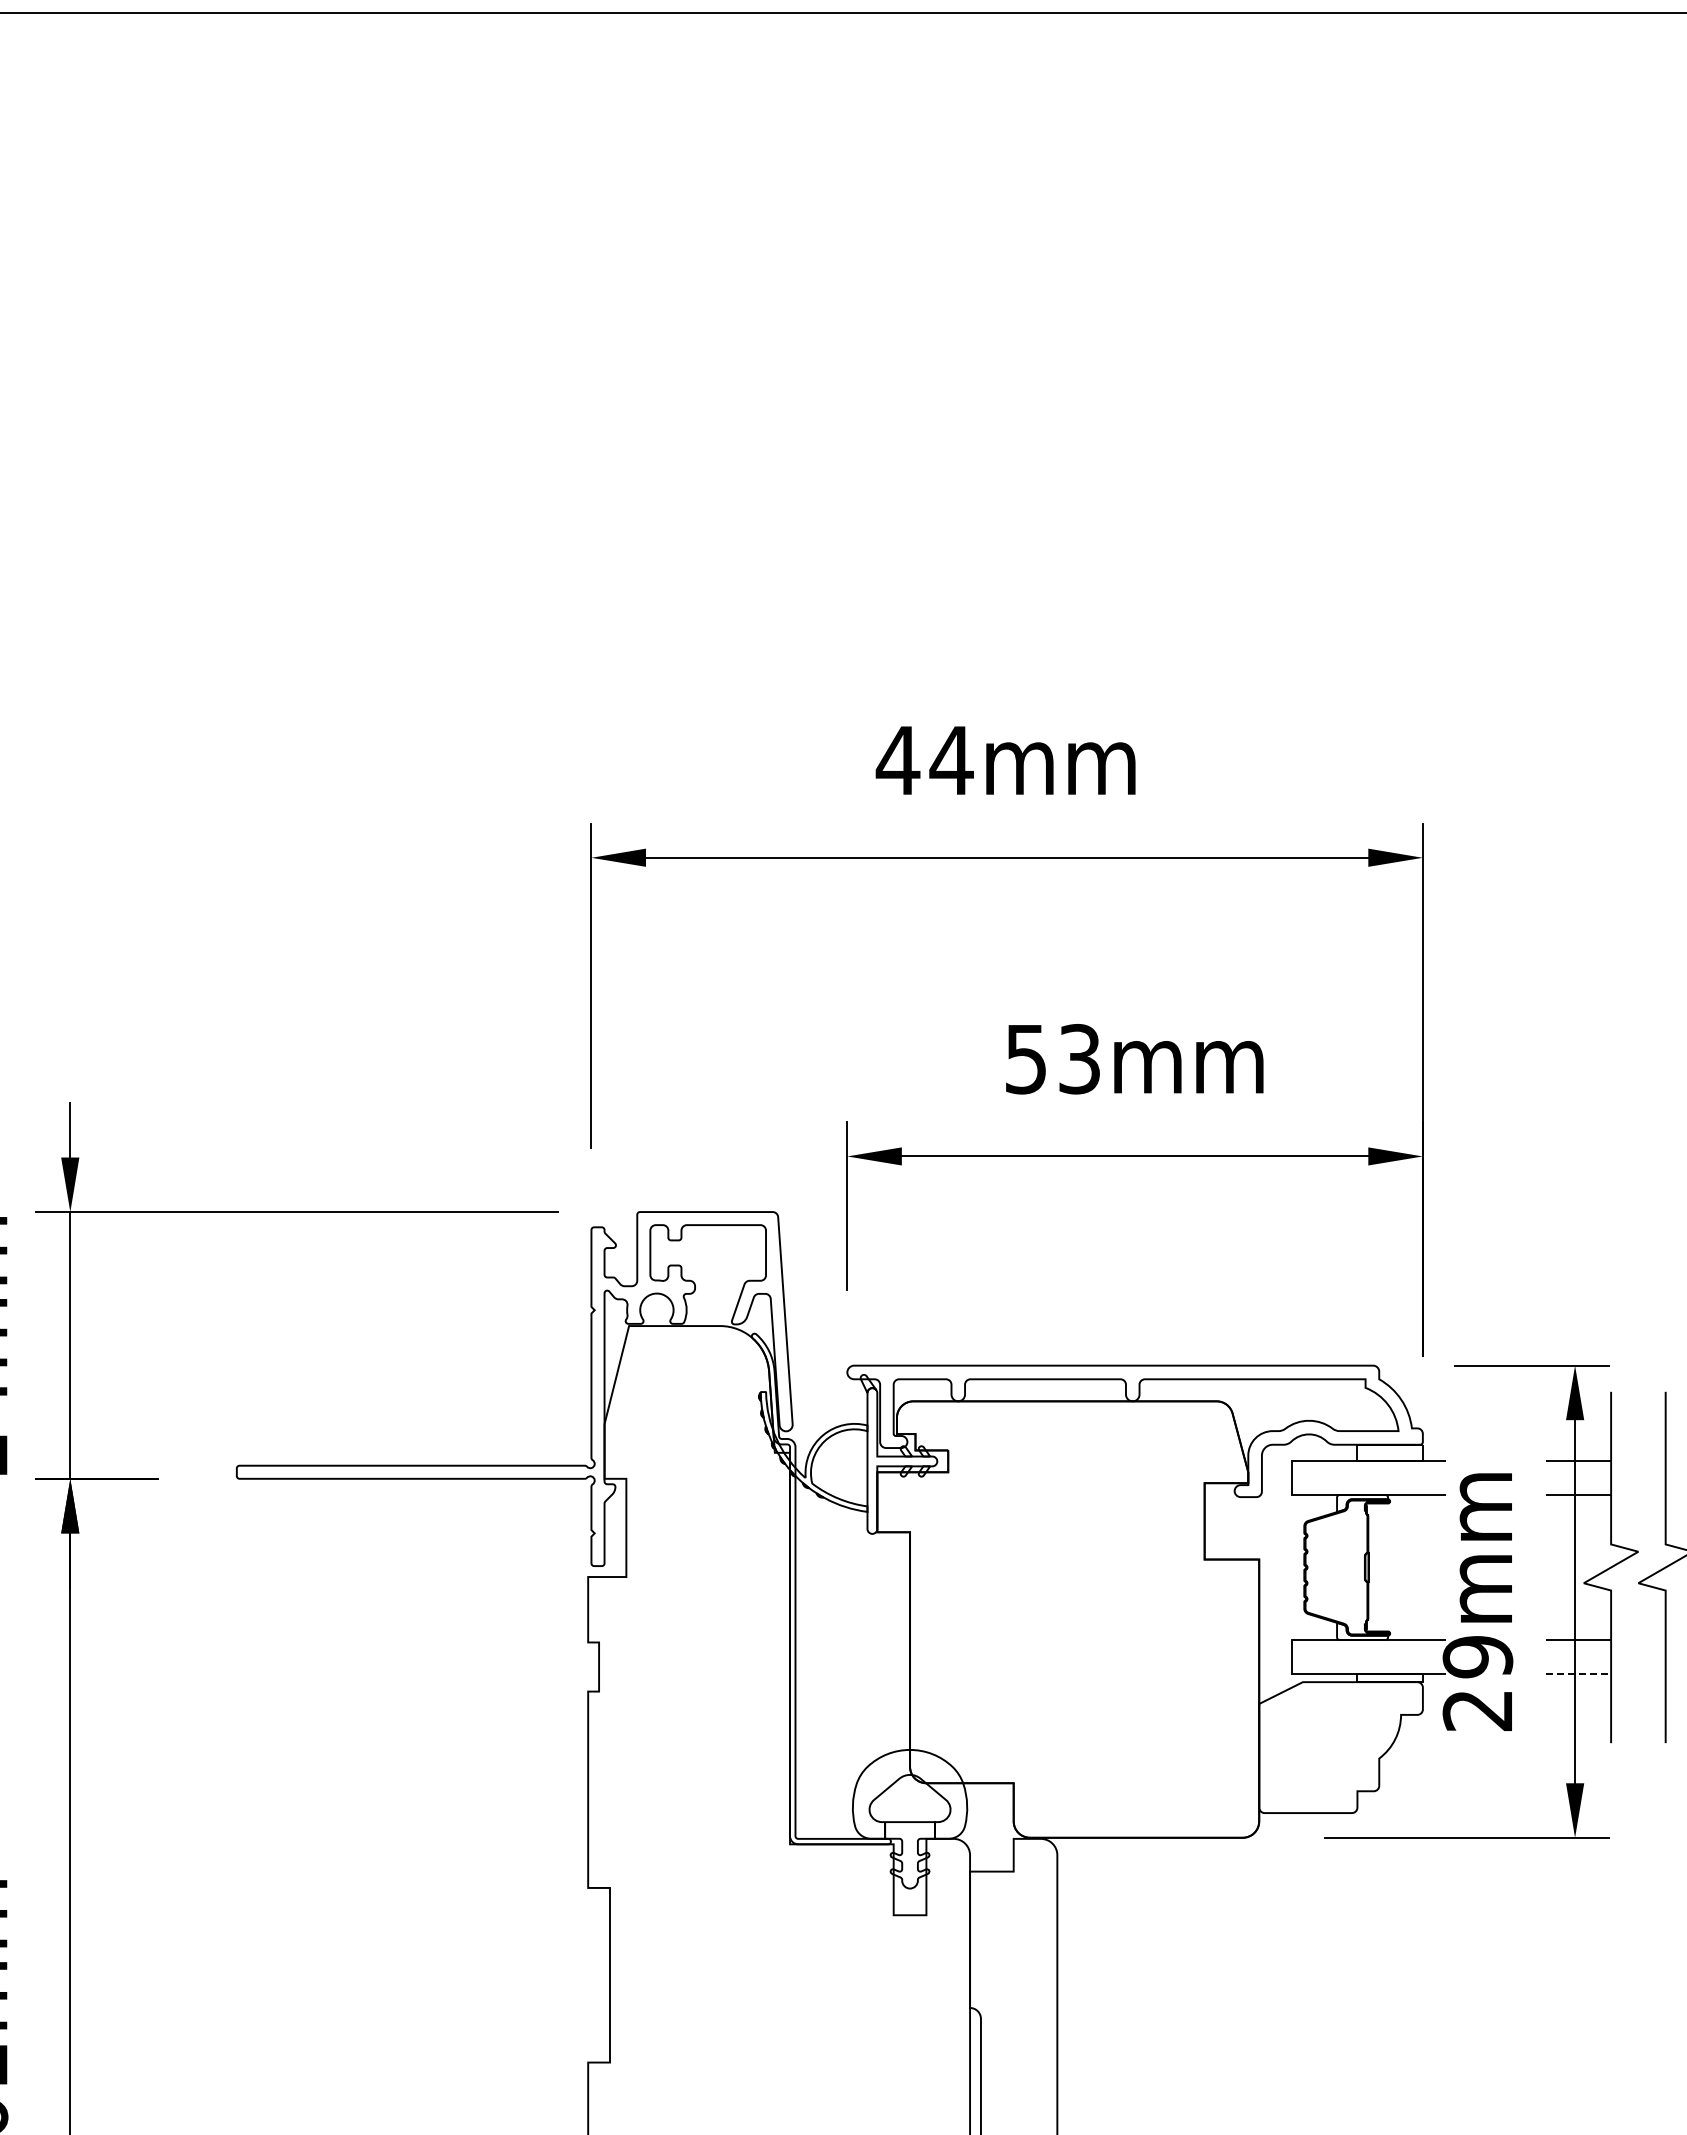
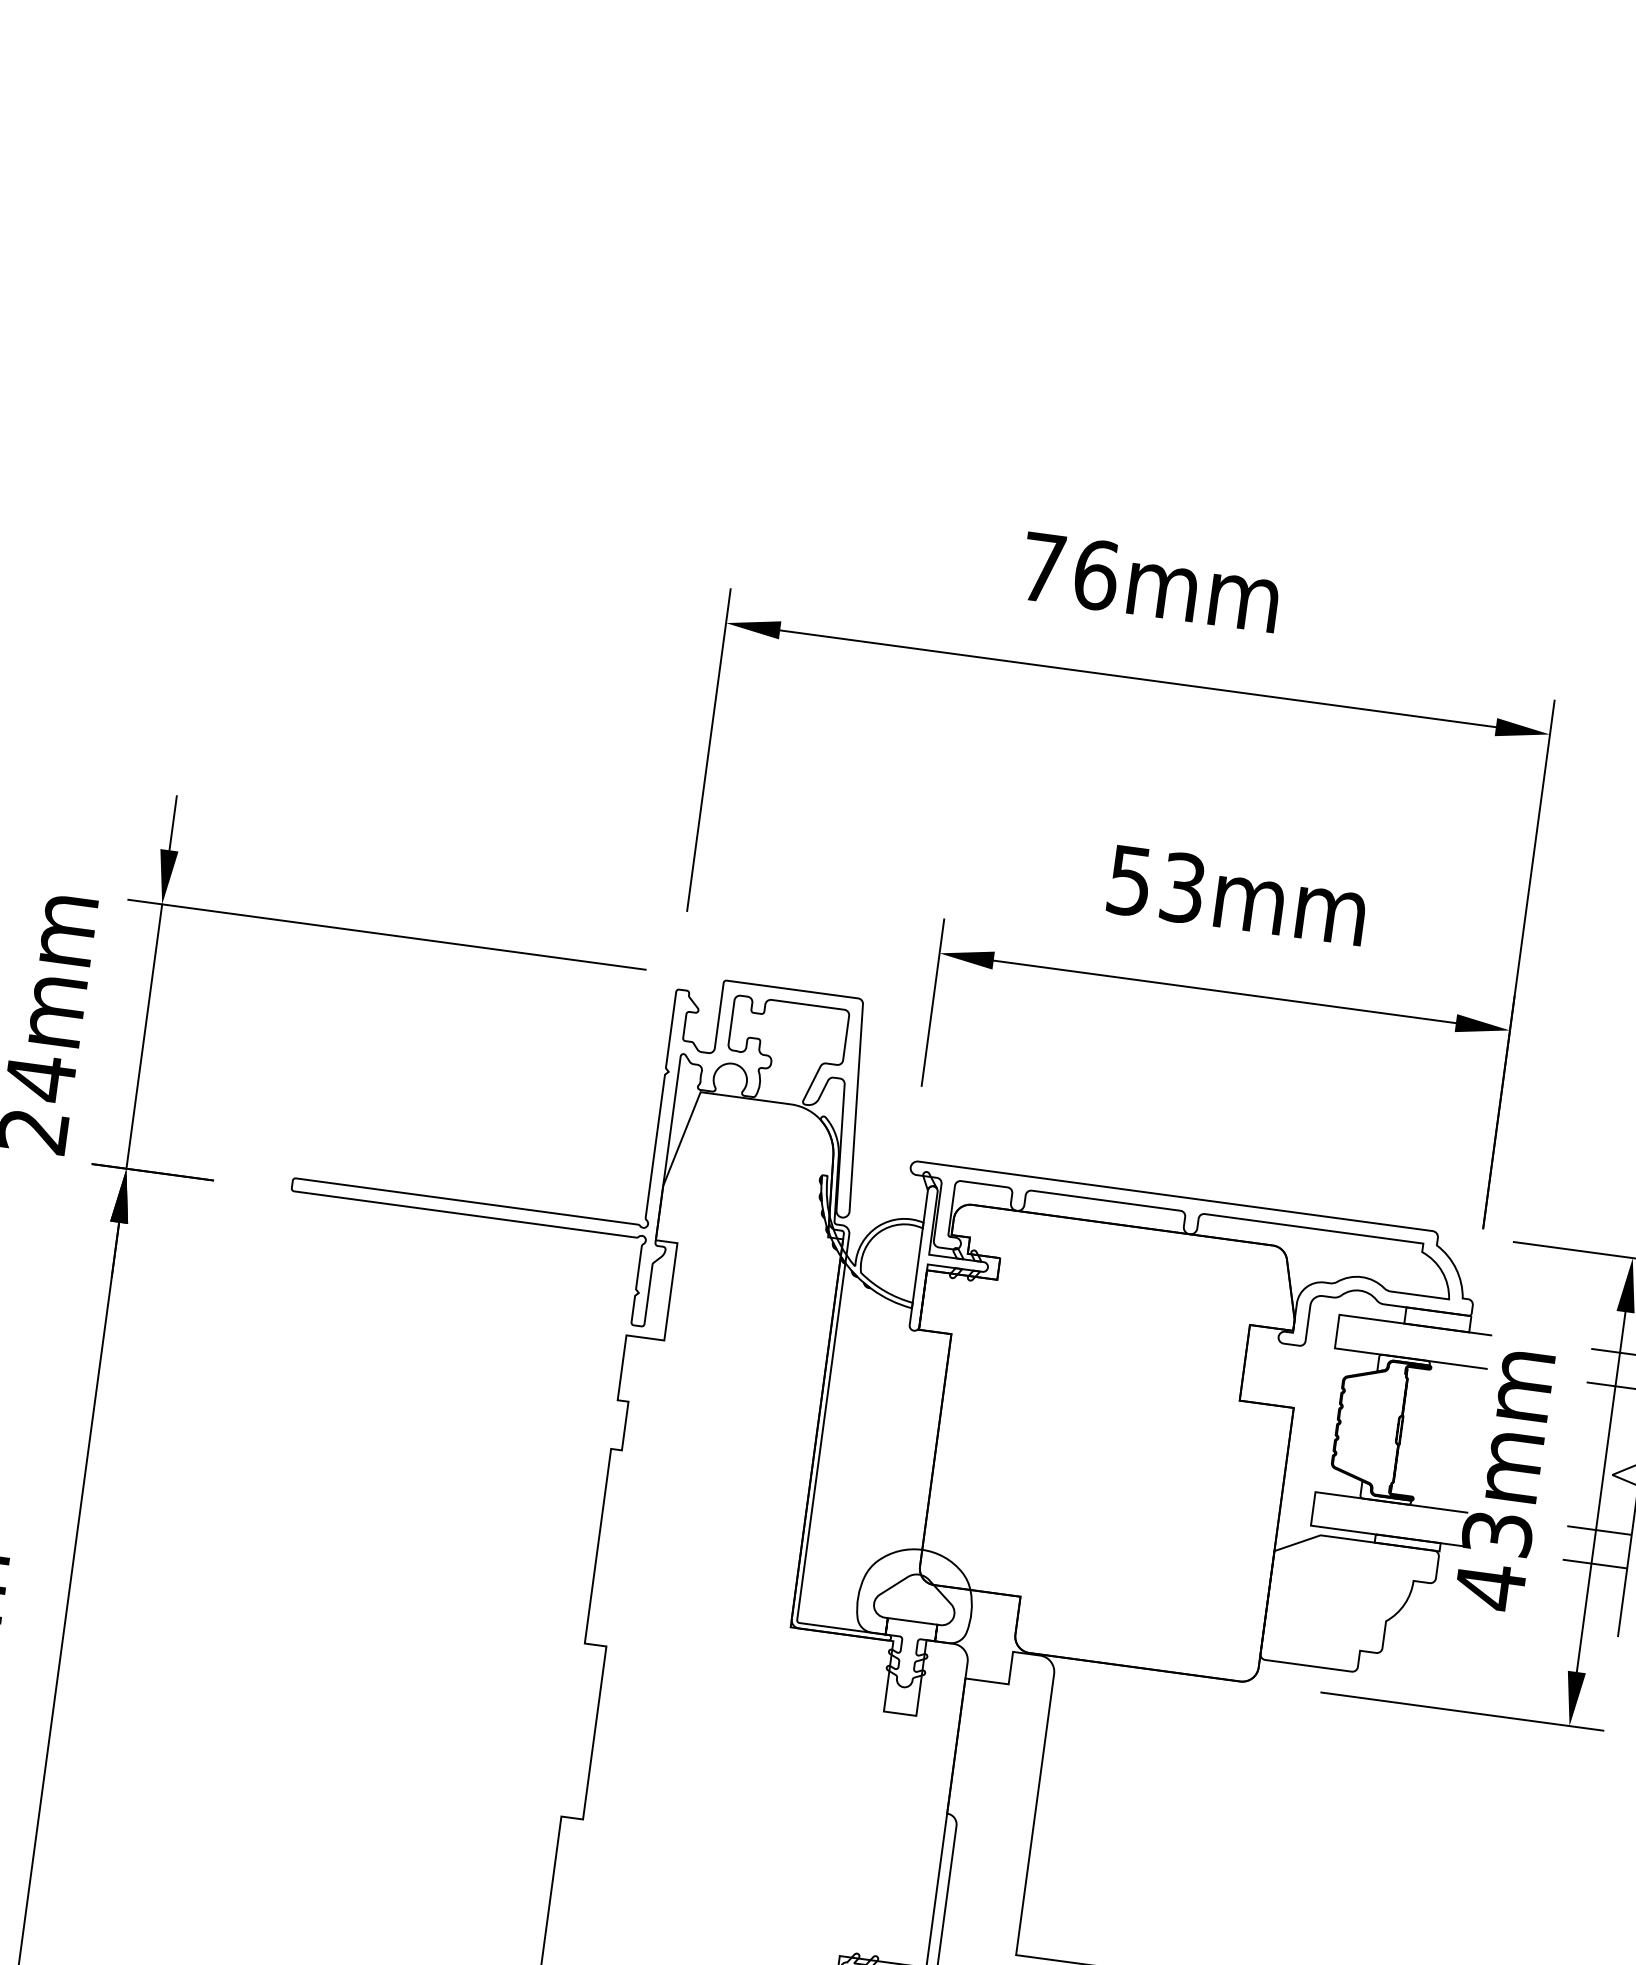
text: (924, 760) -> (1069, 571), 44mm -> 76mm
line: (1578, 1673) -> (1594, 1563), dashed -> solid
text: (1477, 1684) -> (1493, 1561), 29mm -> 43mm

